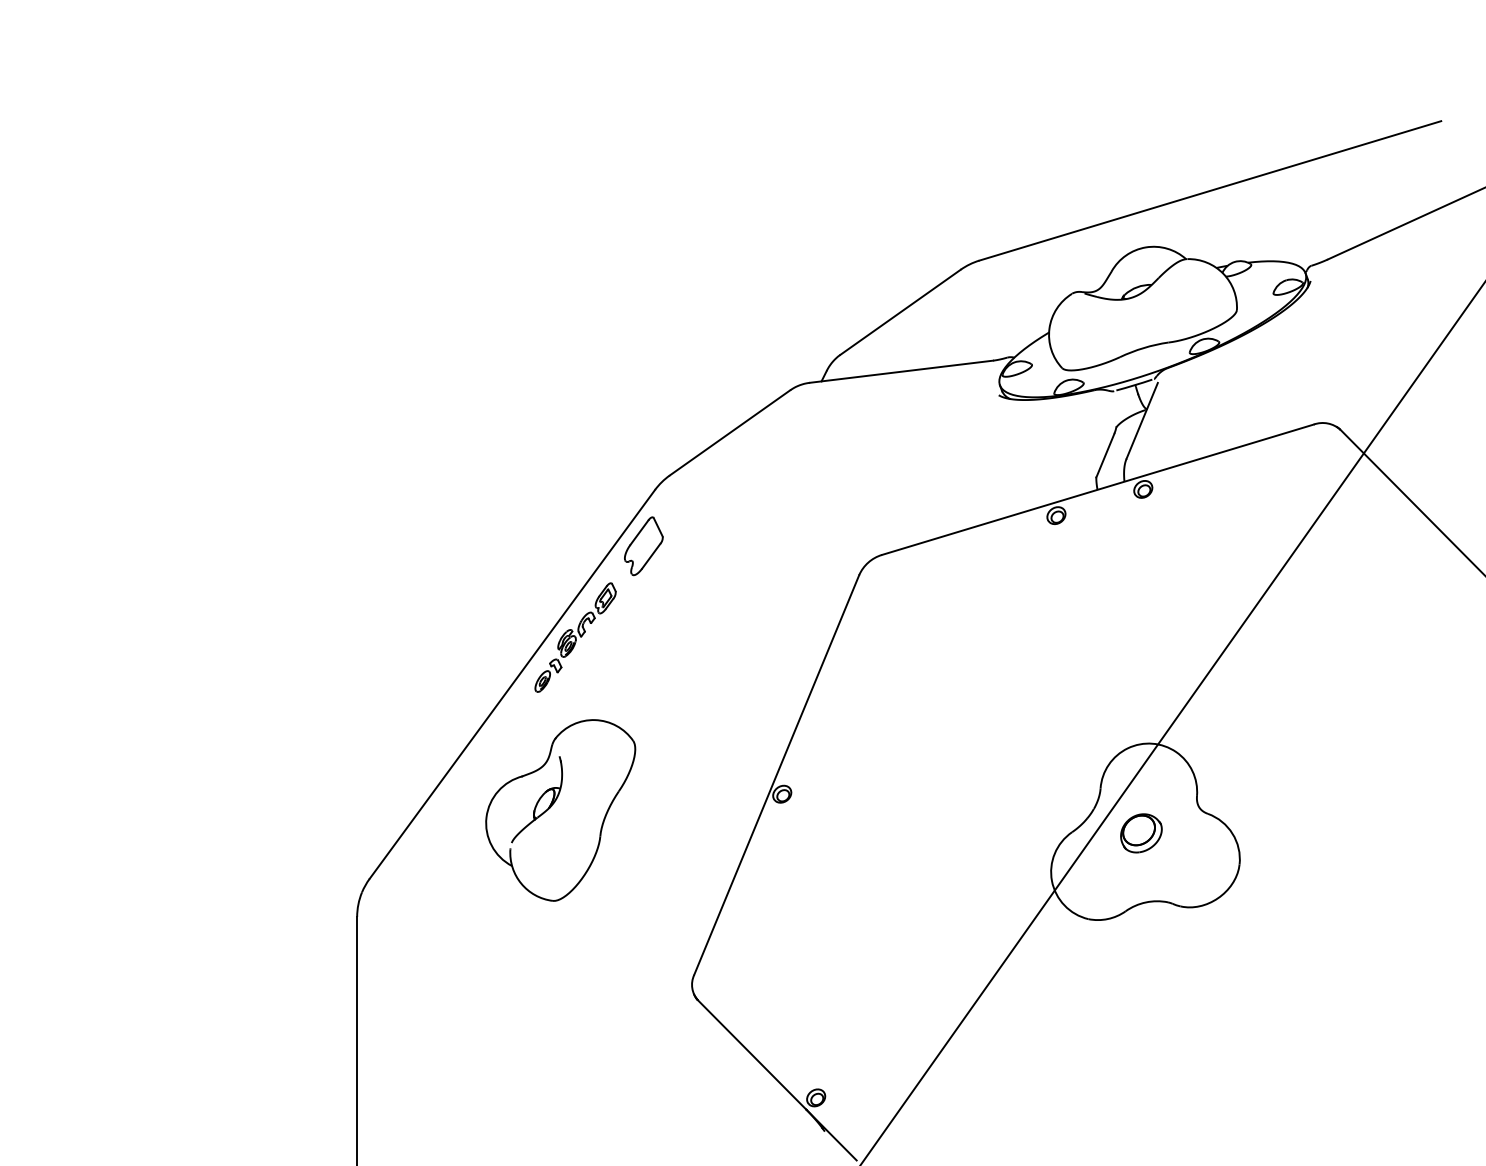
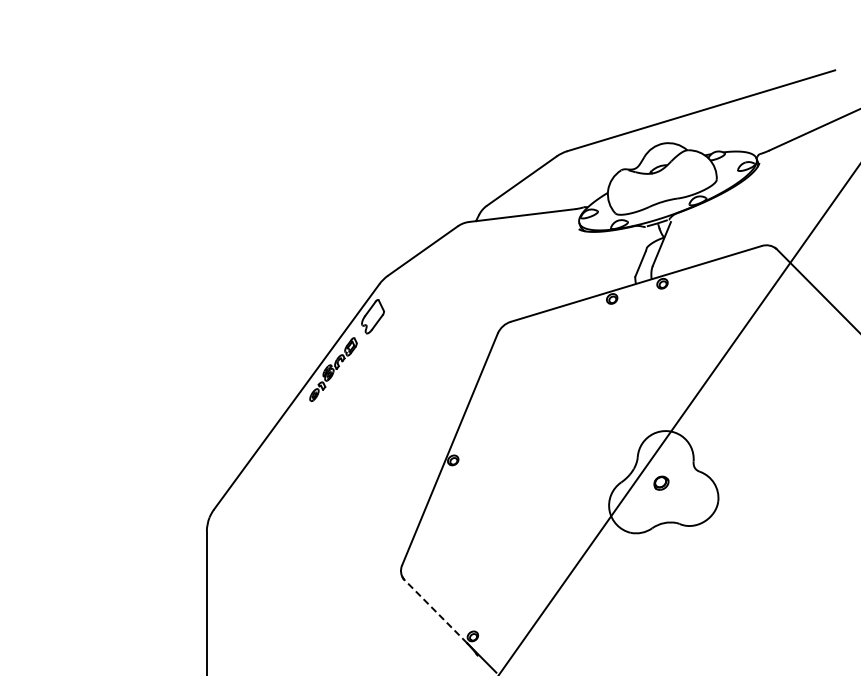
part: (560, 809) -> (324, 469), removed
part: (1141, 834) -> (661, 483), size x0.6
line: (751, 1054) -> (435, 611), solid -> dashed

